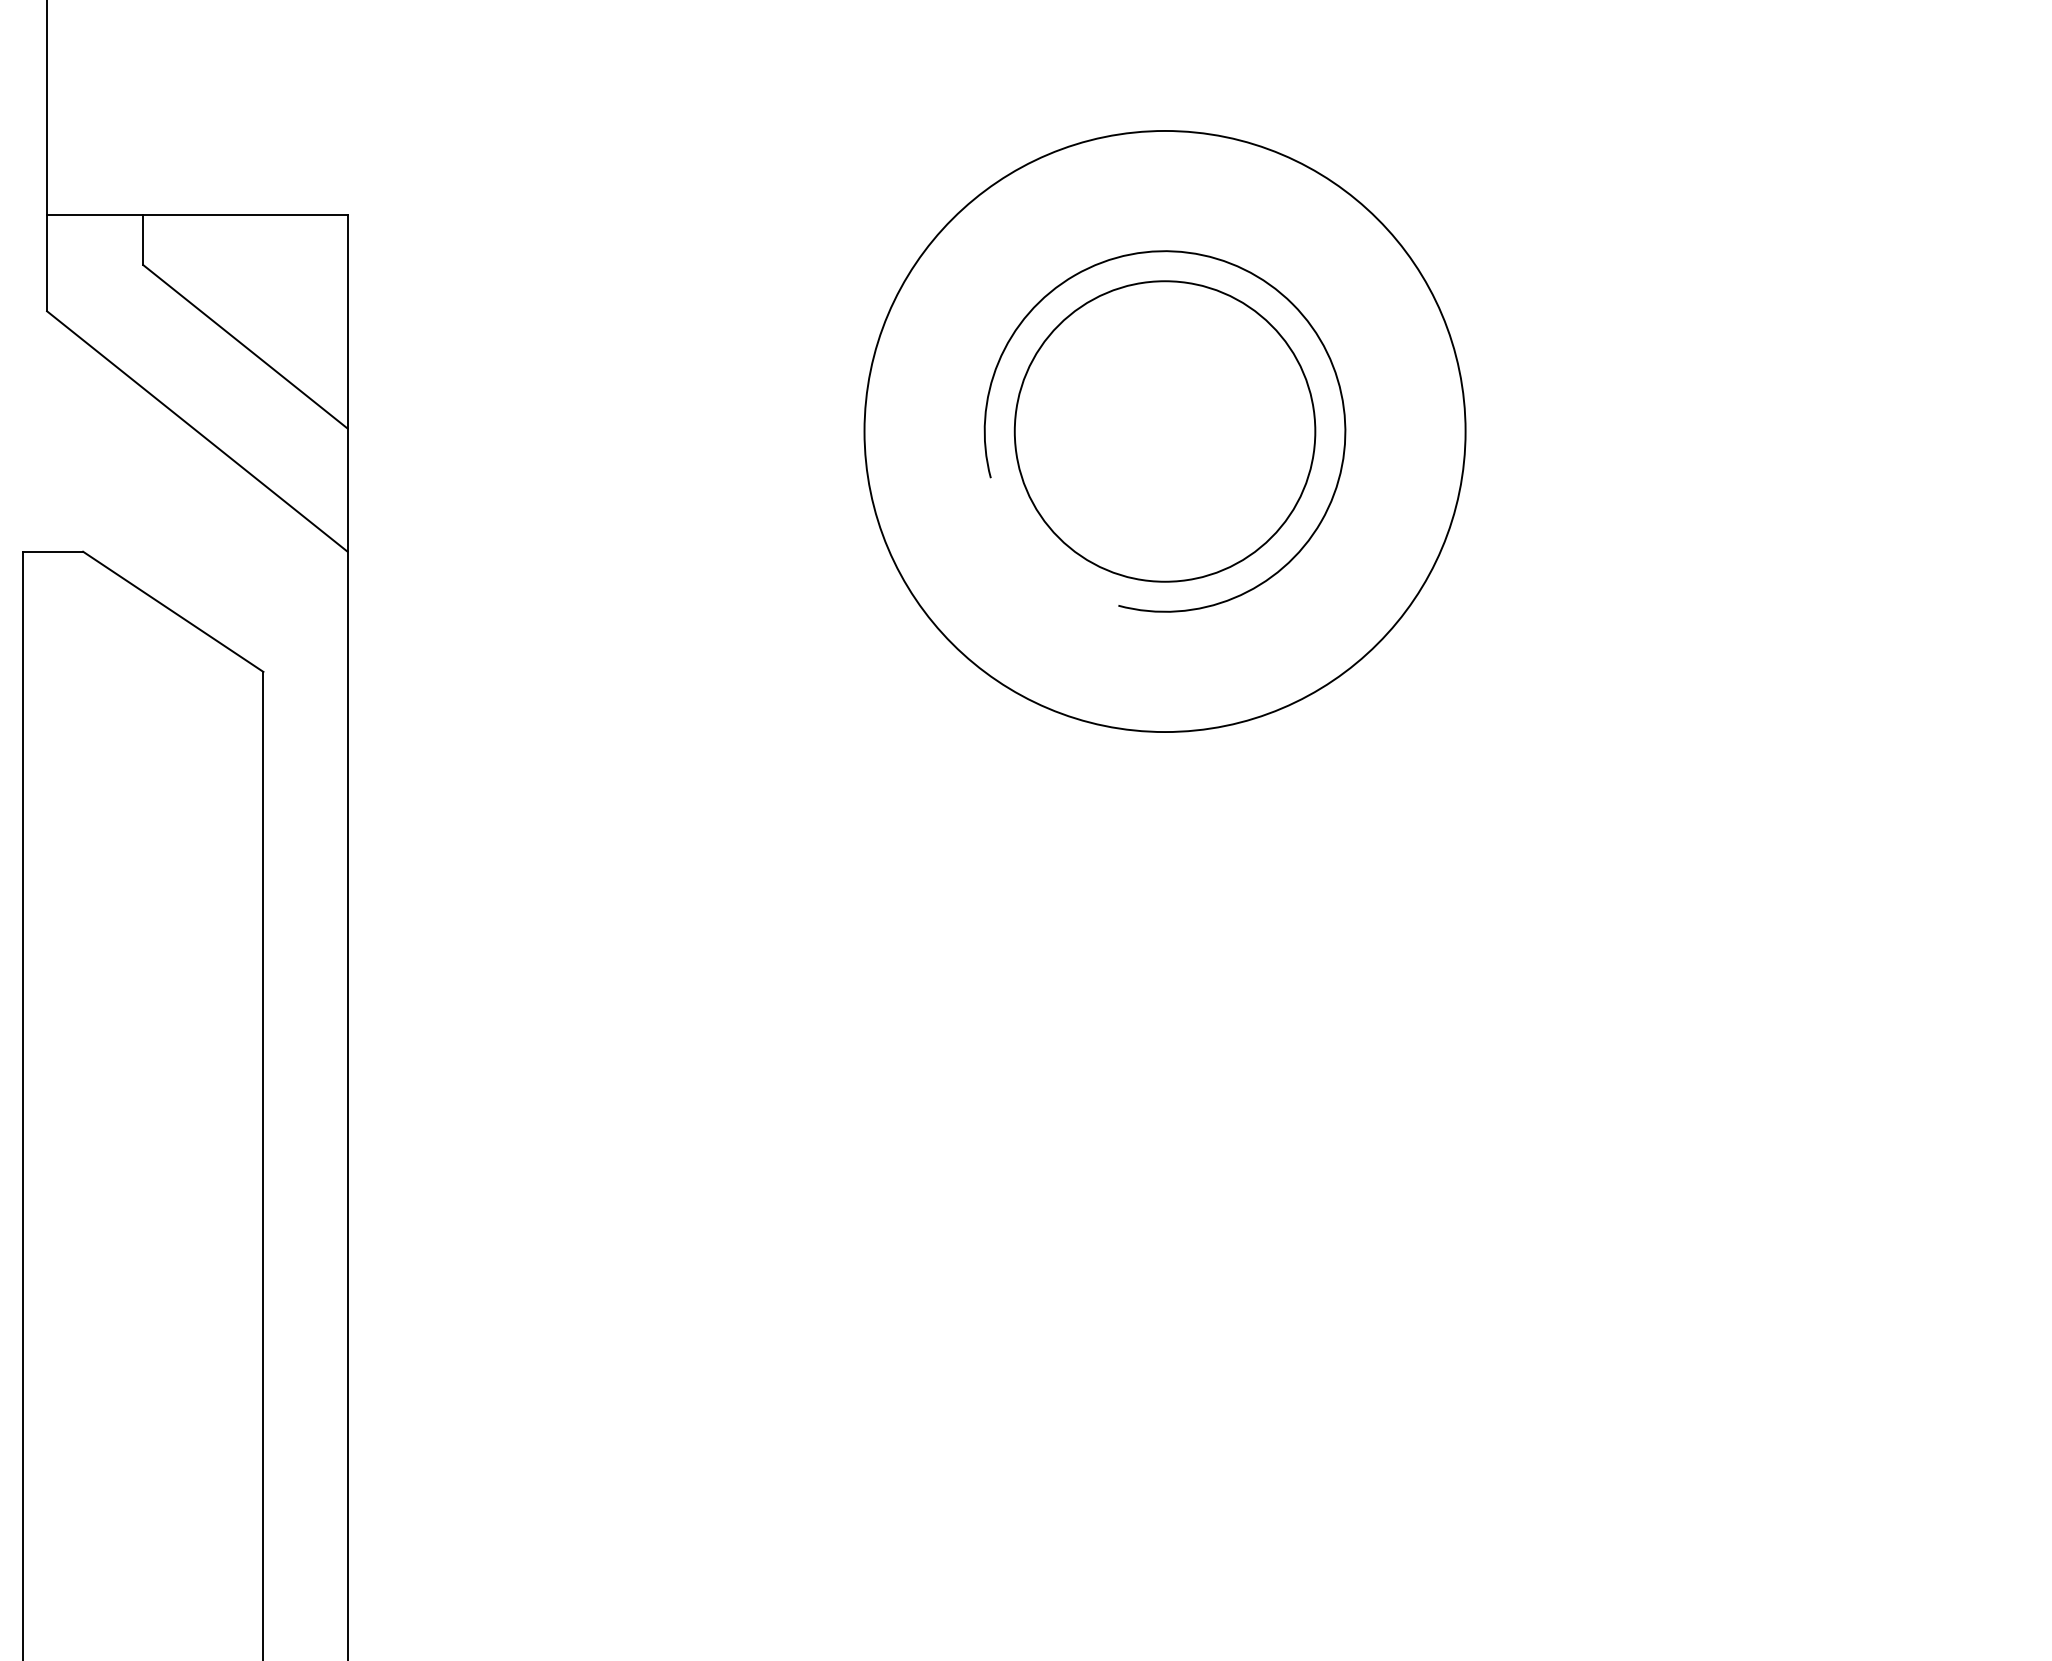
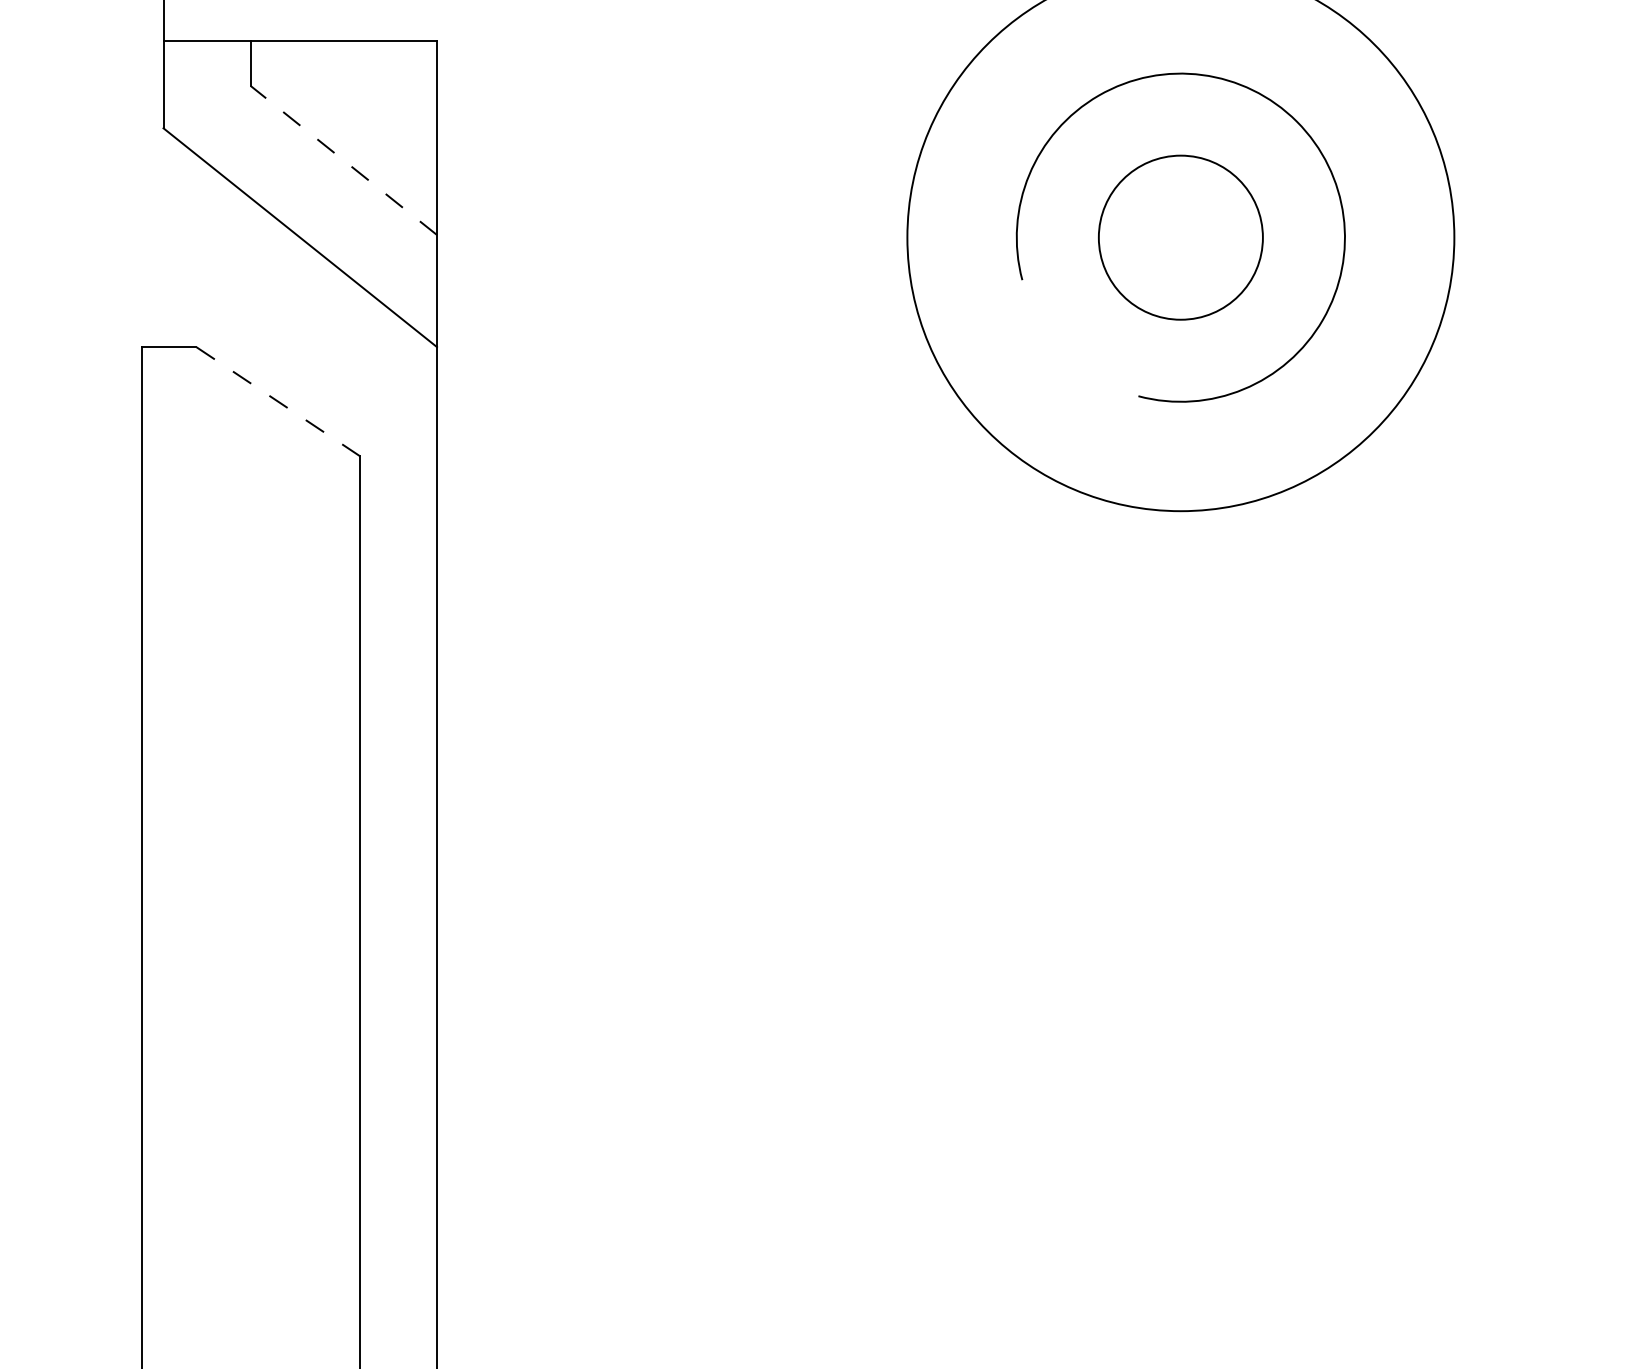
line: (245, 346) -> (344, 160), solid -> dashed
circle: (1164, 431) -> (1180, 237), size x0.6
line: (172, 611) -> (277, 401), solid -> dashed

